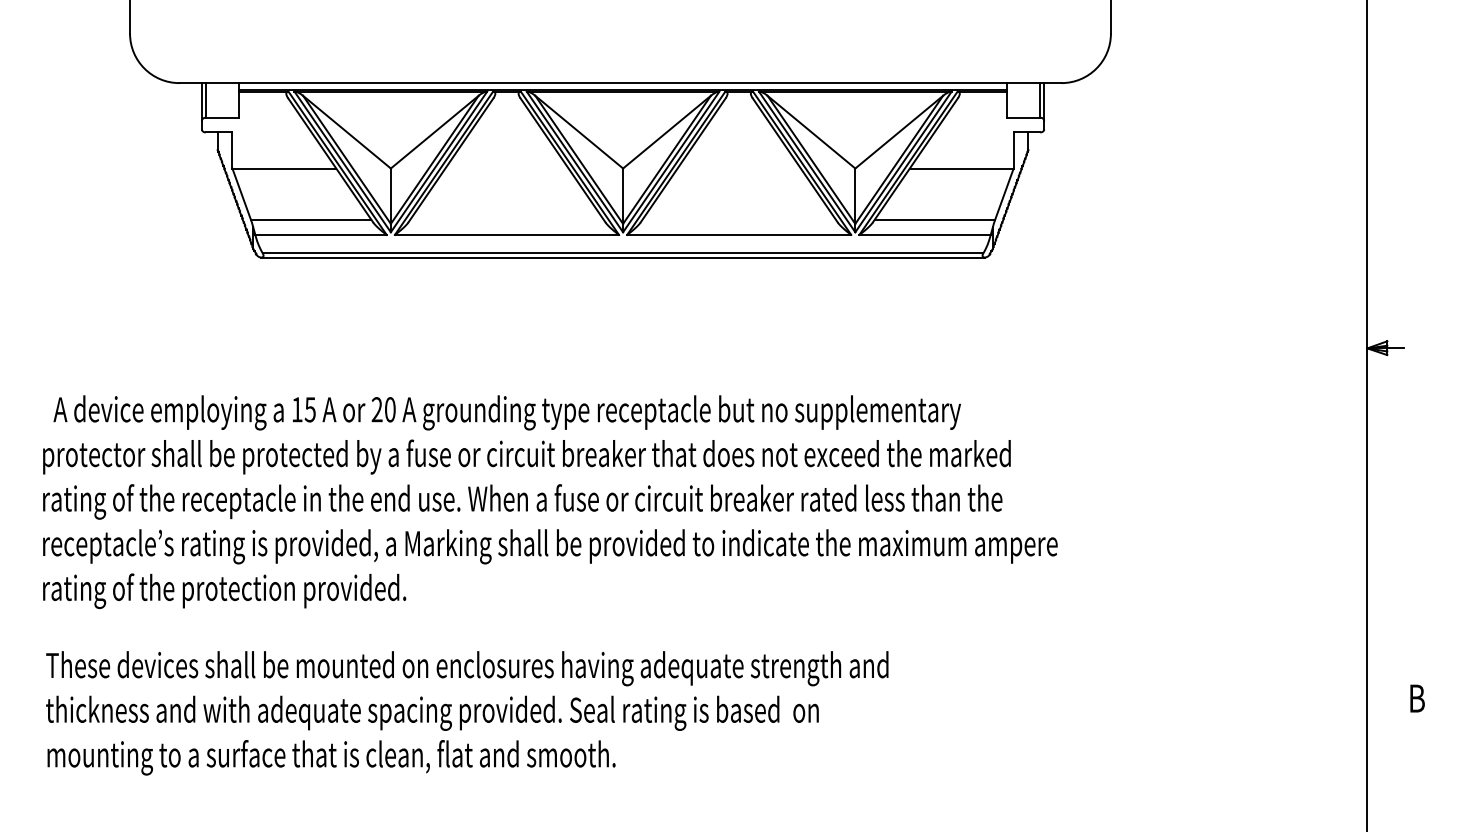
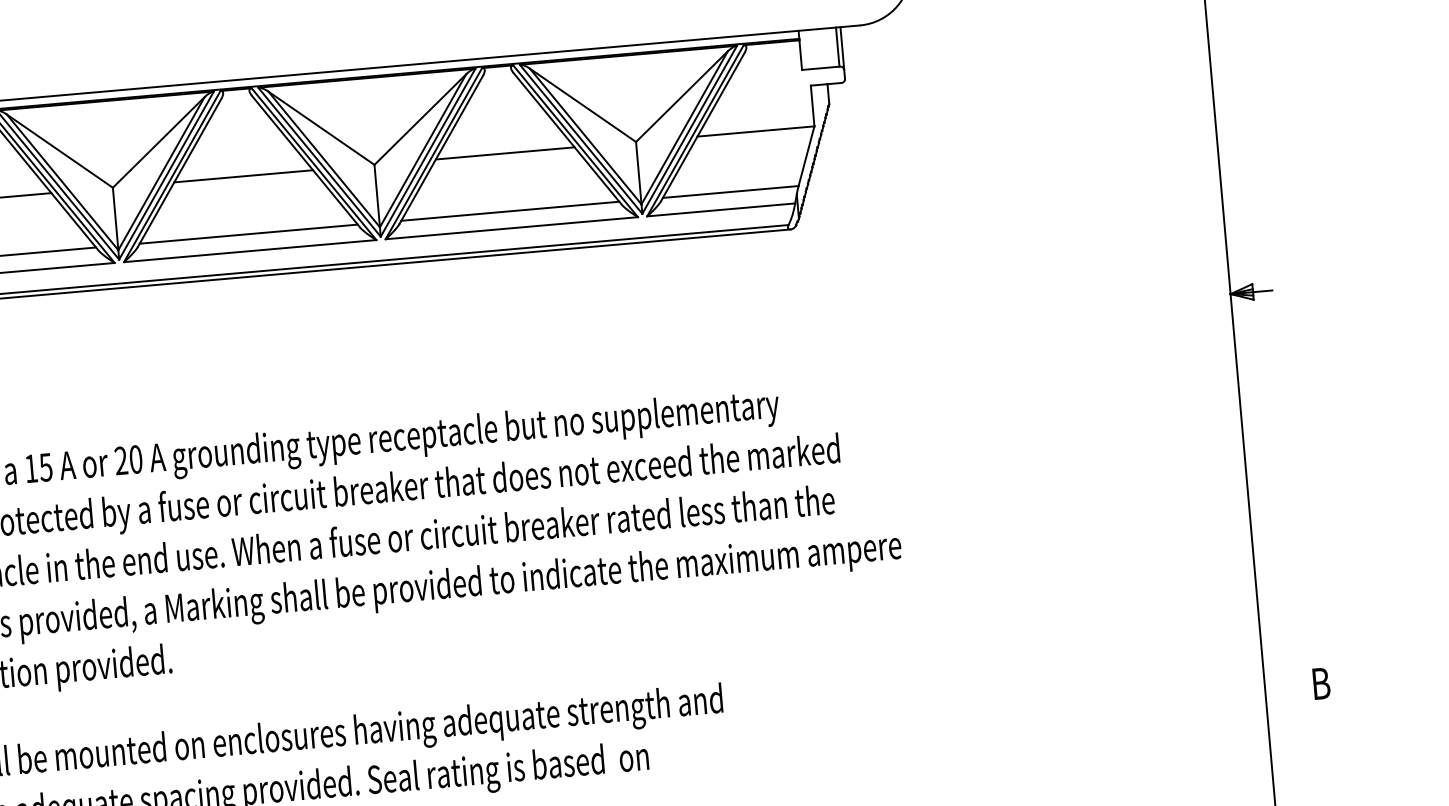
line: (506, 168) -> (243, 176), added
line: (738, 168) -> (504, 153), added
line: (506, 219) -> (248, 233), added
line: (739, 219) -> (510, 210), added

